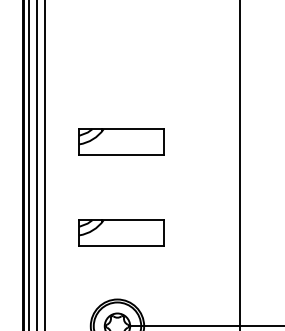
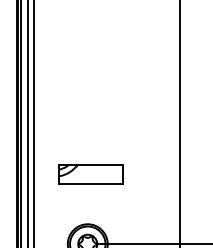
part: (121, 141) -> (90, 106), removed

